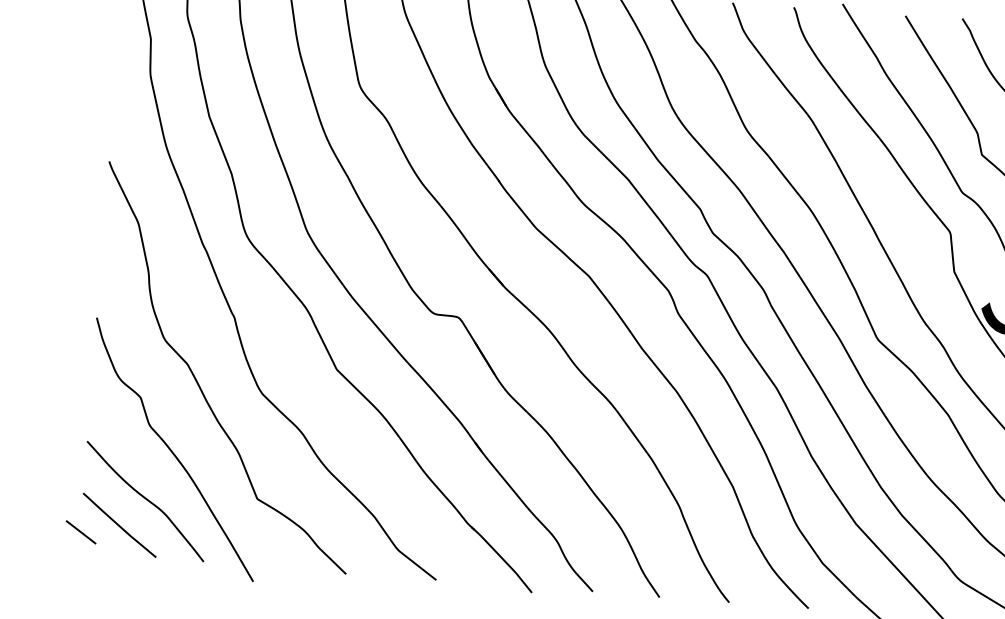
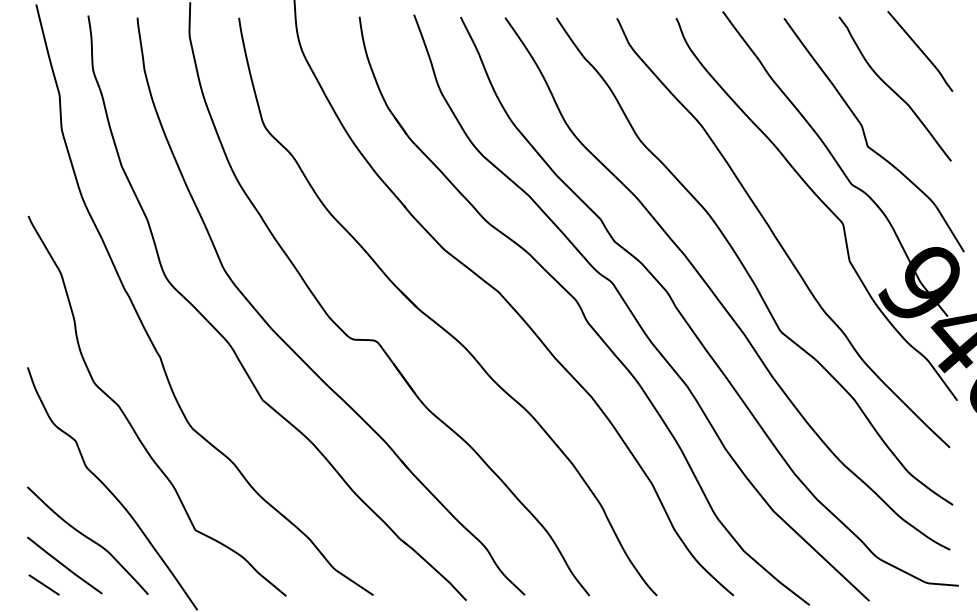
line: (80, 531) -> (43, 584), moved

